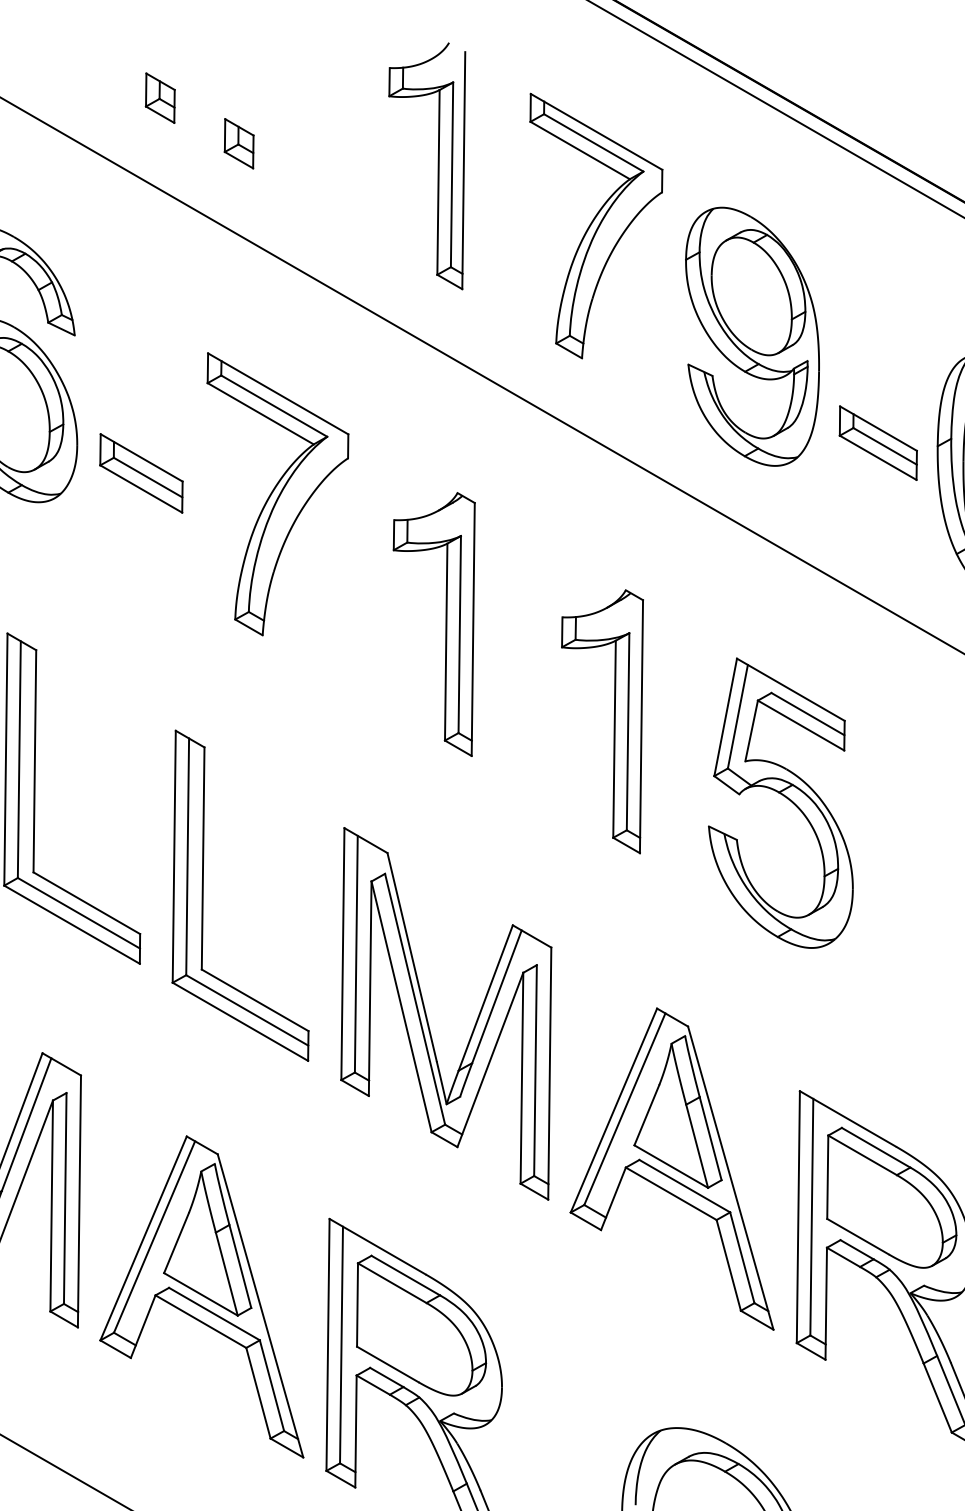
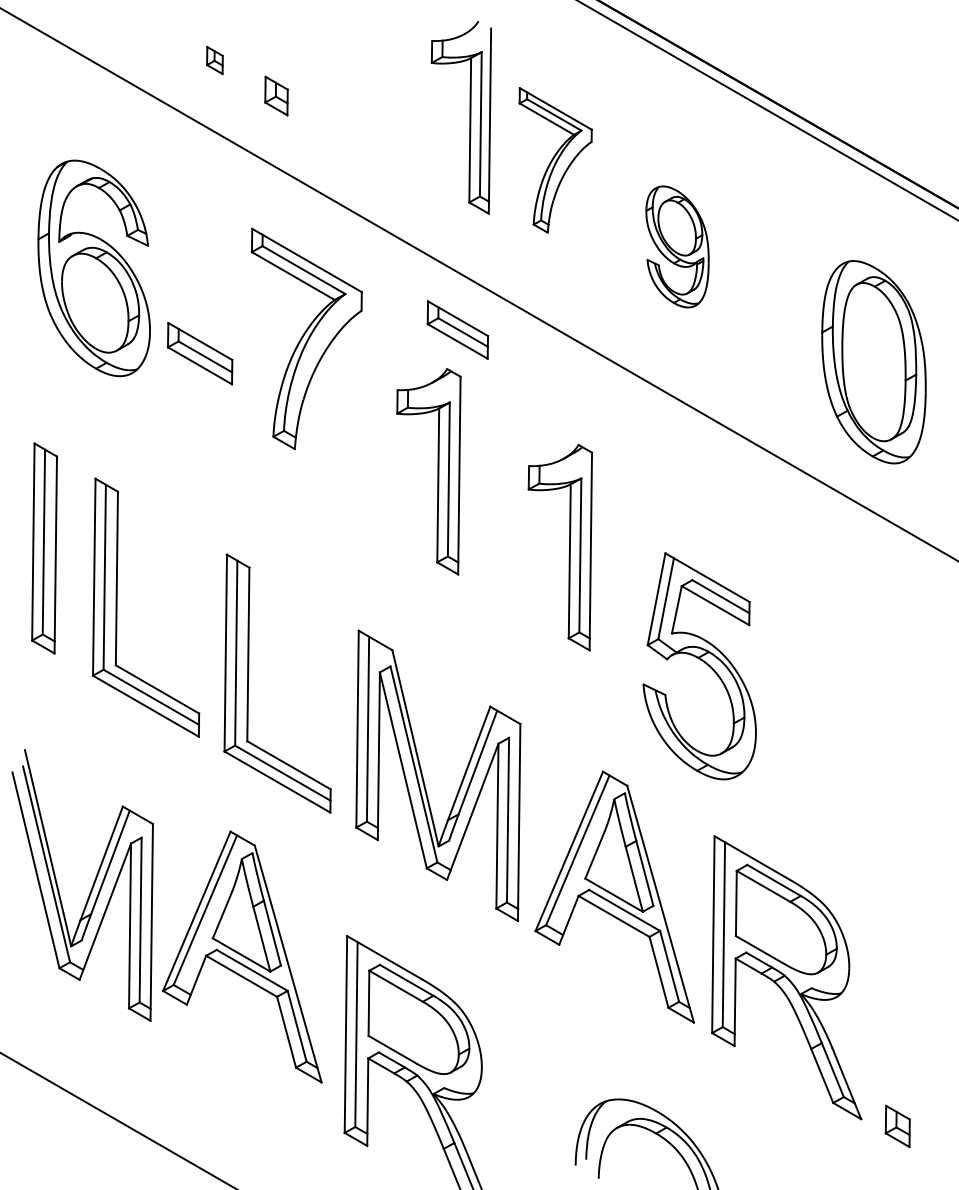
part: (159, 98) -> (214, 60), size x0.7
part: (437, 166) -> (469, 117), moved
part: (596, 226) -> (555, 160), size x0.7
part: (752, 336) -> (677, 246), size x0.6
part: (877, 442) -> (457, 329), moved
part: (277, 493) -> (306, 338), moved
part: (780, 803) -> (699, 666), moved
part: (202, 1296) -> (242, 956), moved

